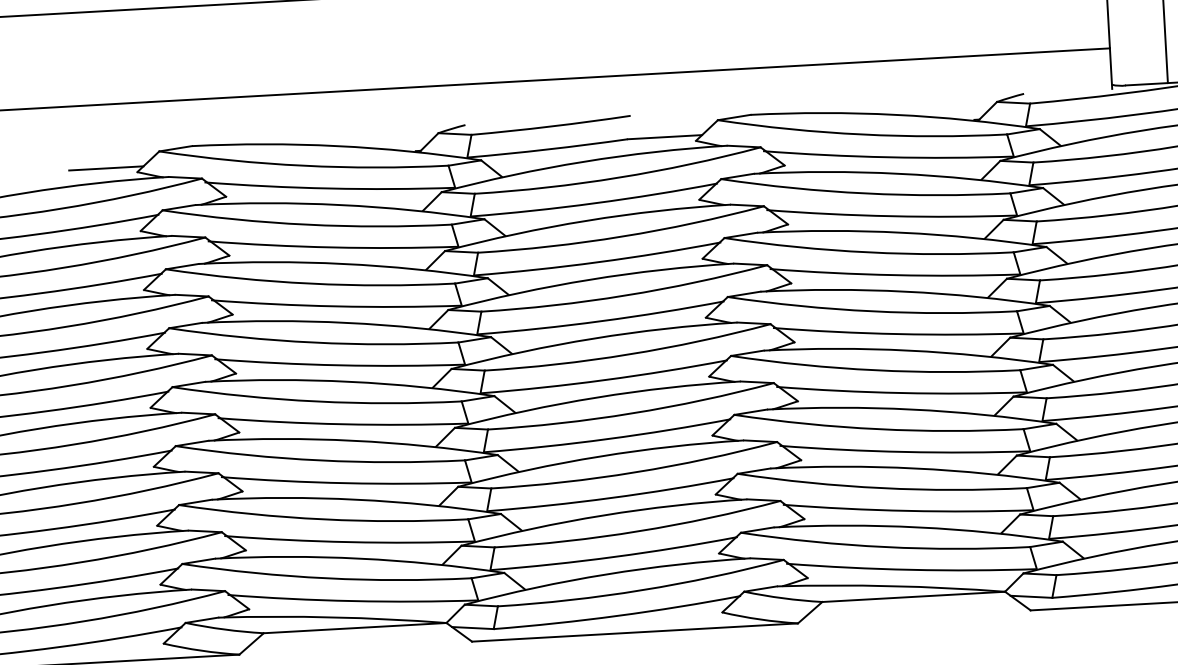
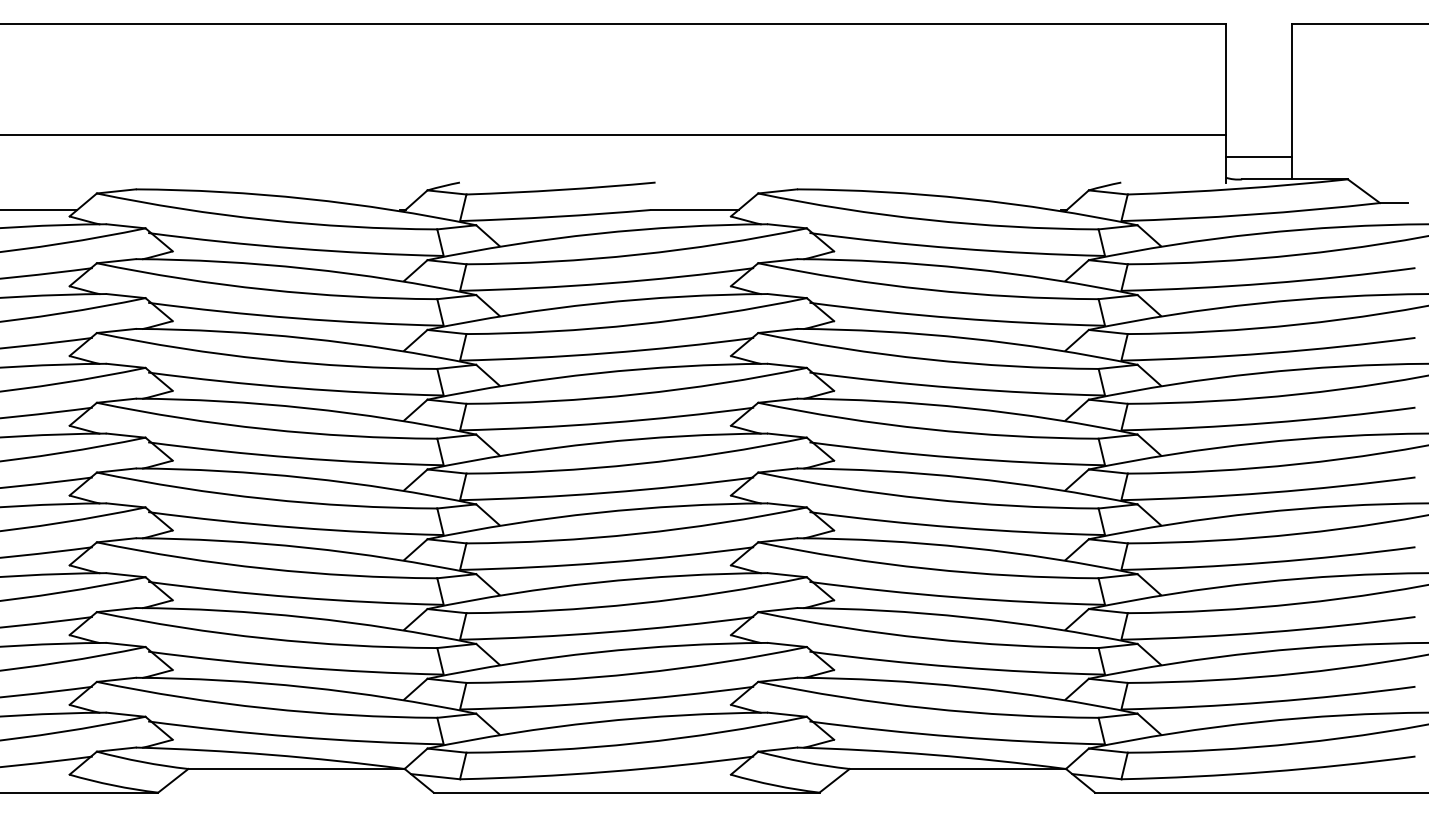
line: (1138, 65) -> (1258, 156), added

